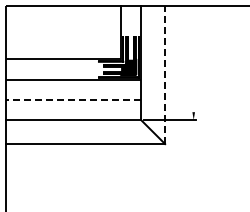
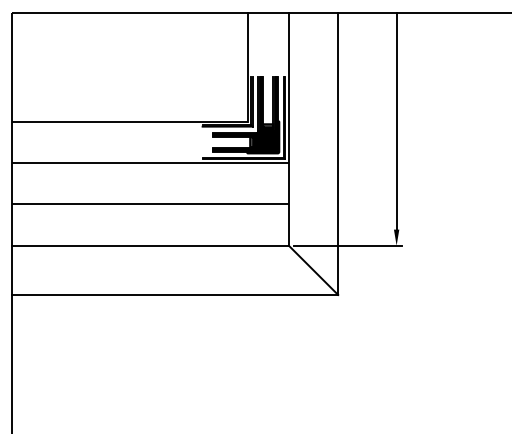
line: (193, 59) -> (396, 121), added
line: (165, 75) -> (338, 154), dashed -> solid
line: (73, 99) -> (150, 203), dashed -> solid

